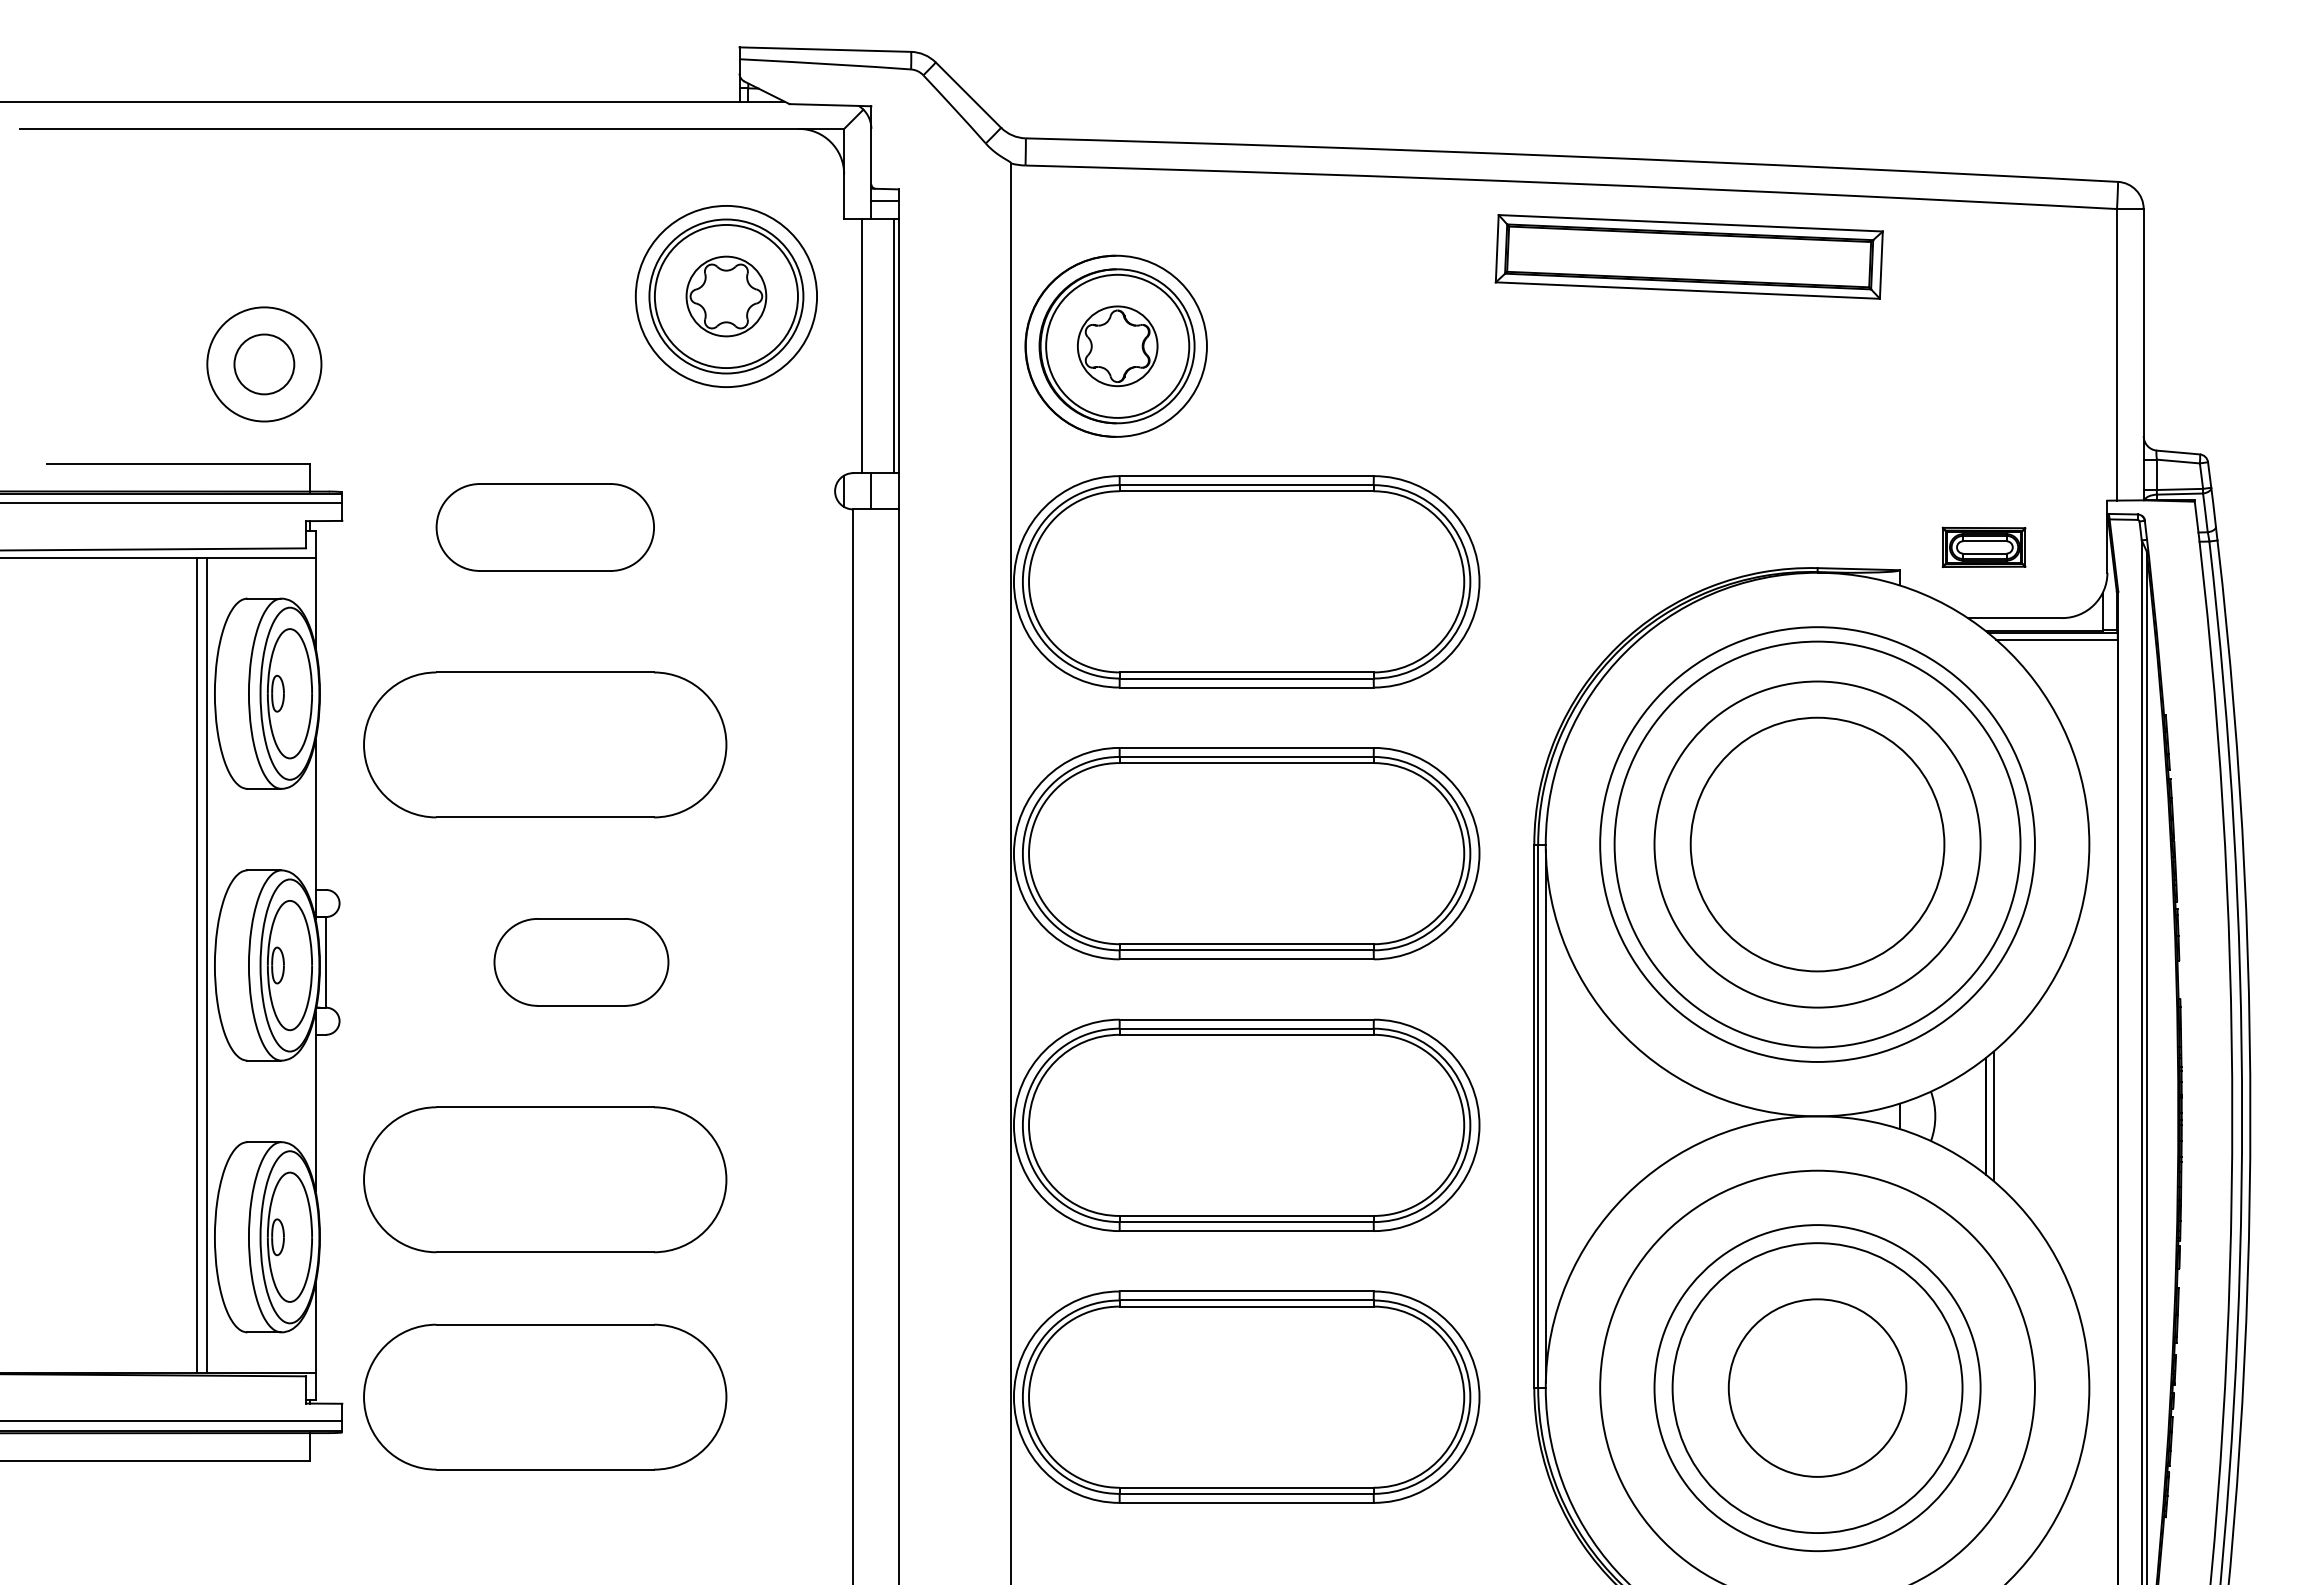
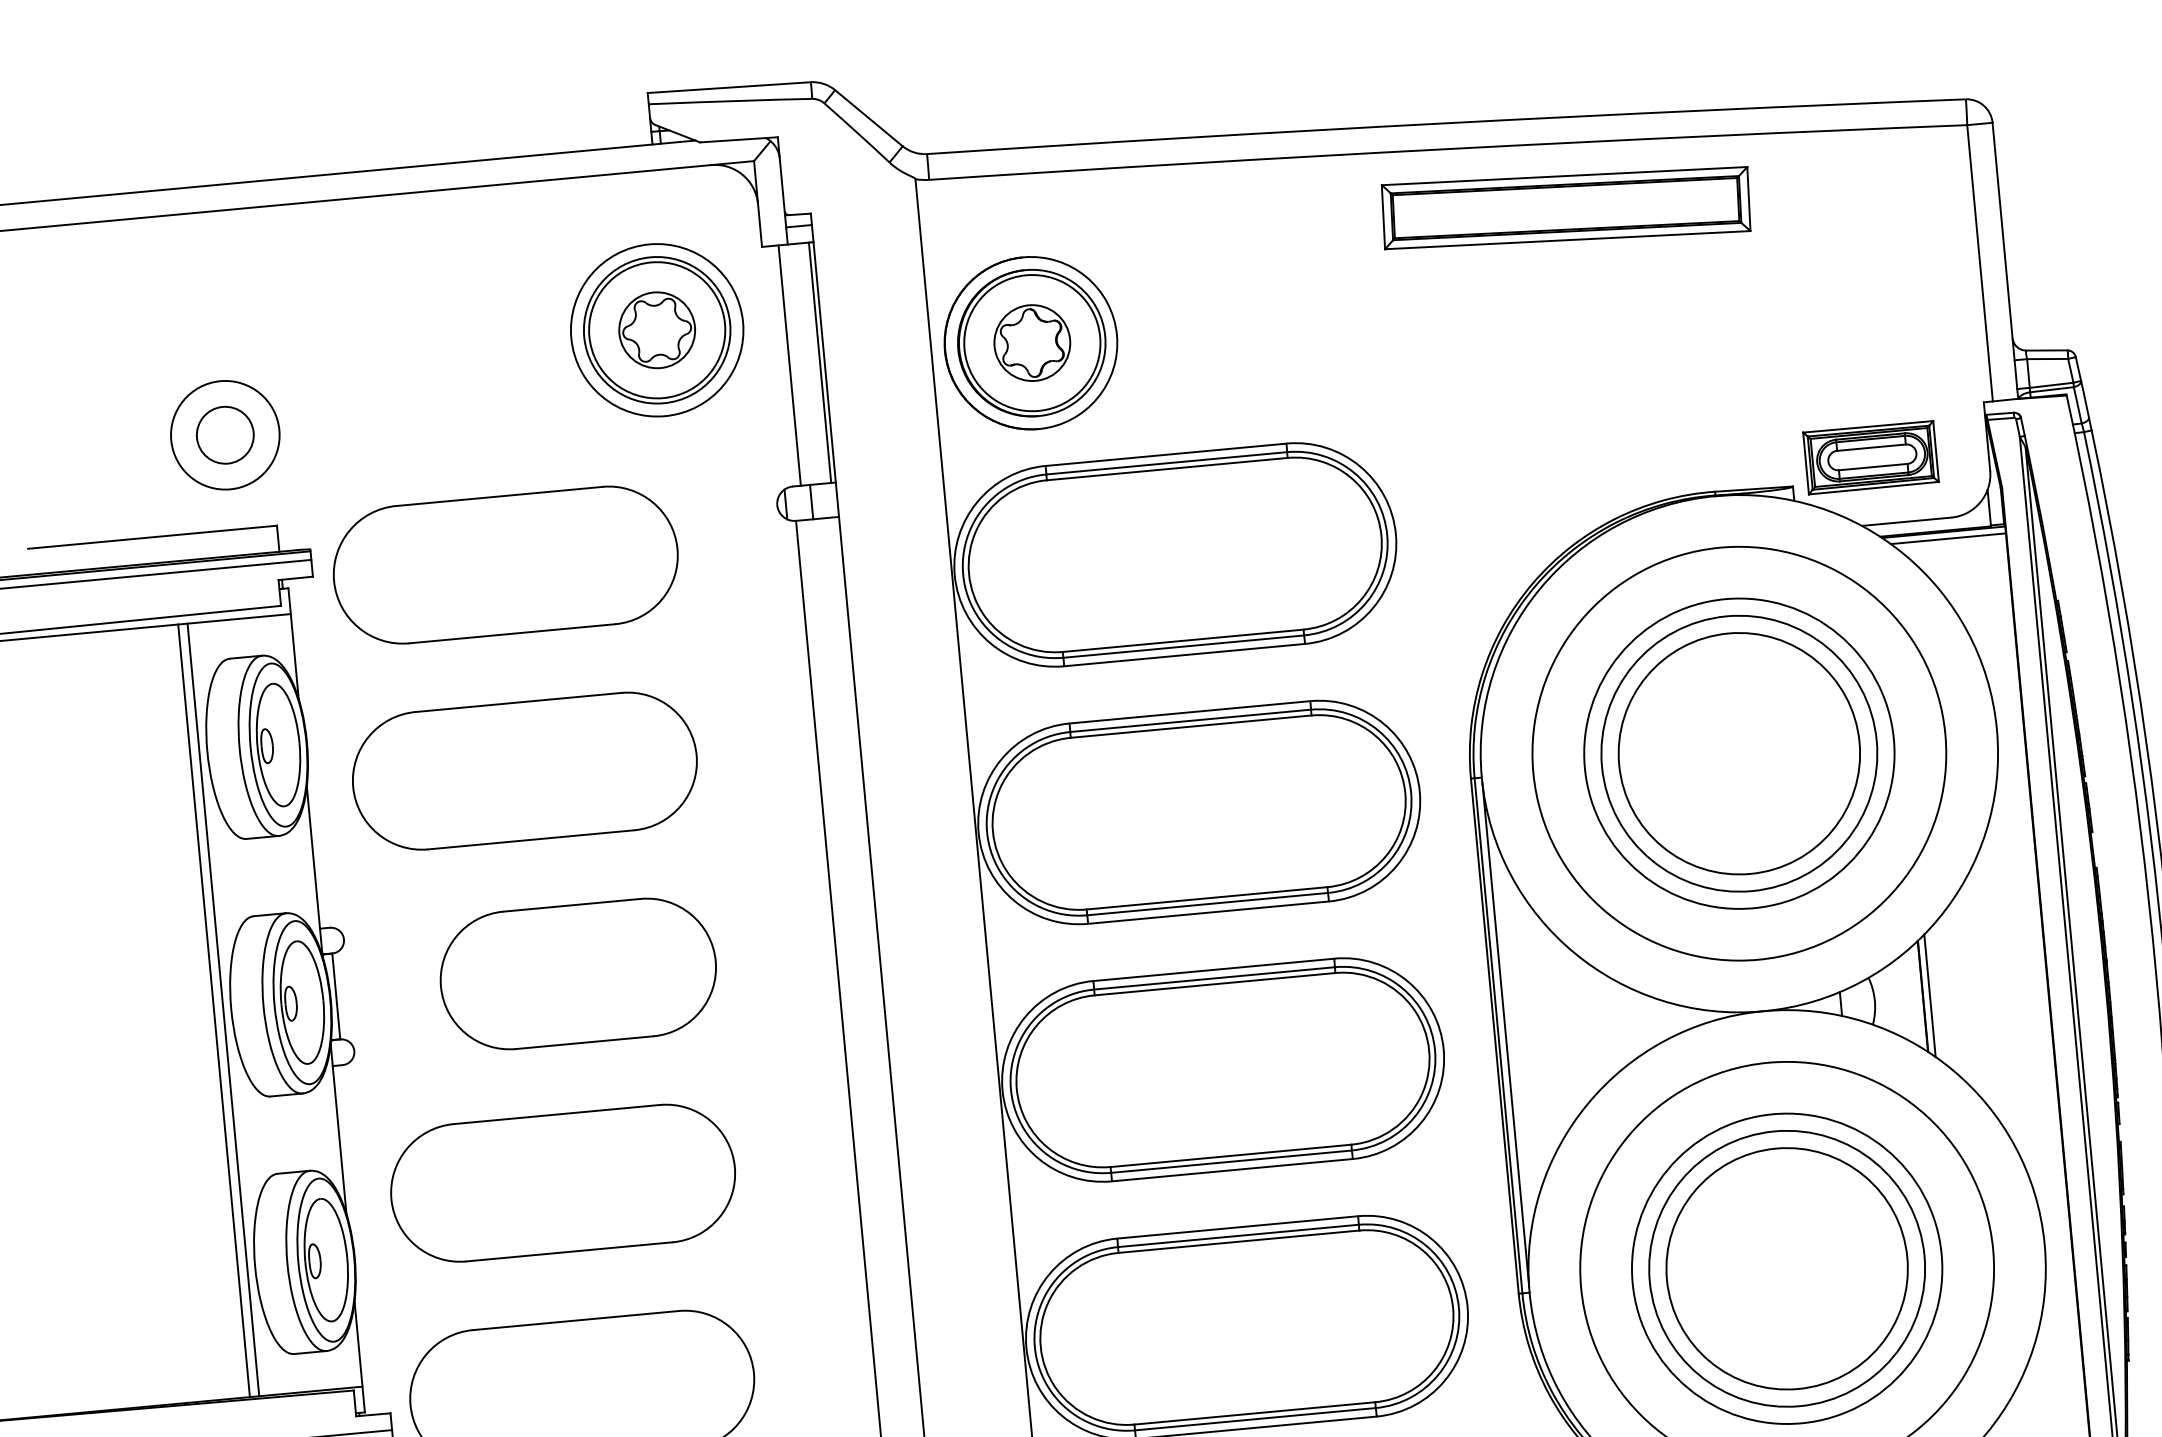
part: (545, 527) -> (506, 565), size x1.67
part: (1983, 547) -> (1870, 457), size x1.67
circle: (1817, 844) -> (1739, 753), size x0.71
part: (581, 962) -> (578, 974), size x1.67
circle: (1817, 1387) -> (1787, 1268), size x1.43

